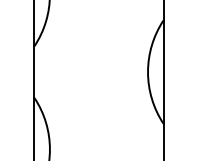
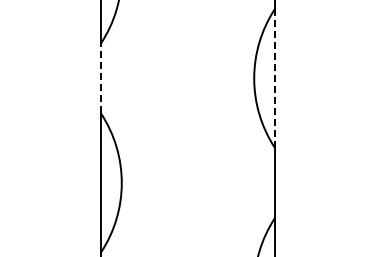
line: (34, 72) -> (100, 78), solid -> dashed
line: (163, 72) -> (275, 78), solid -> dashed

